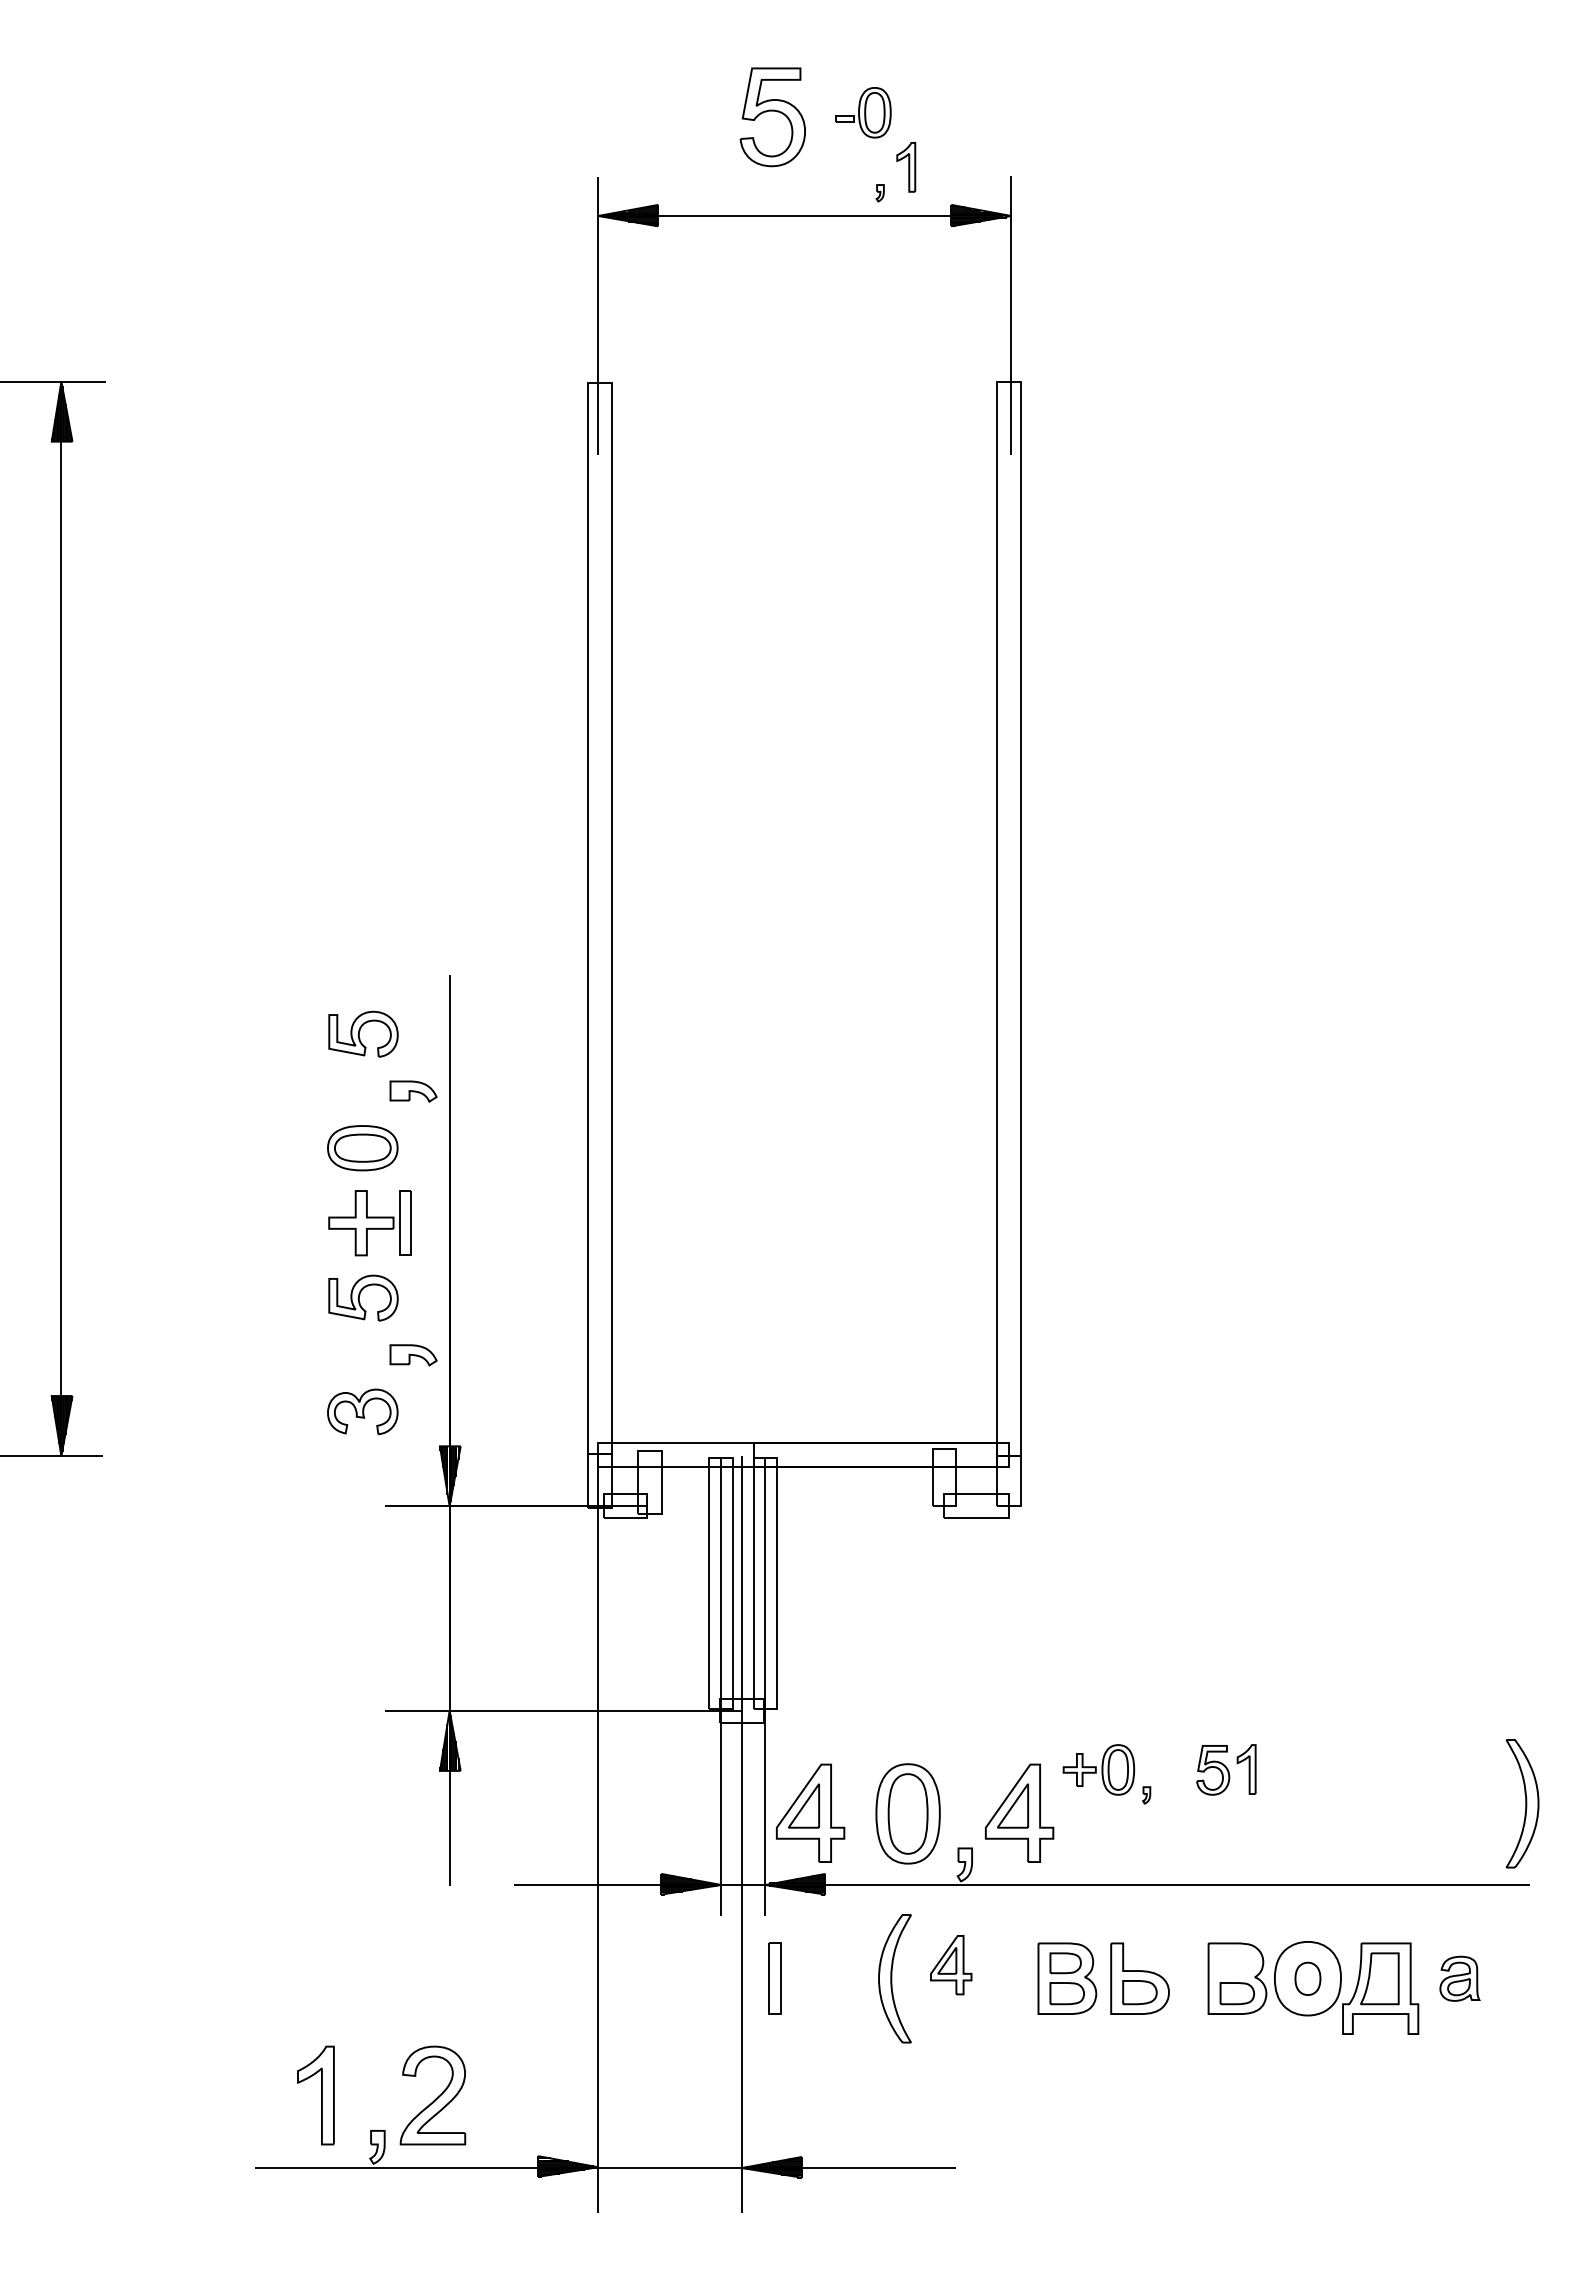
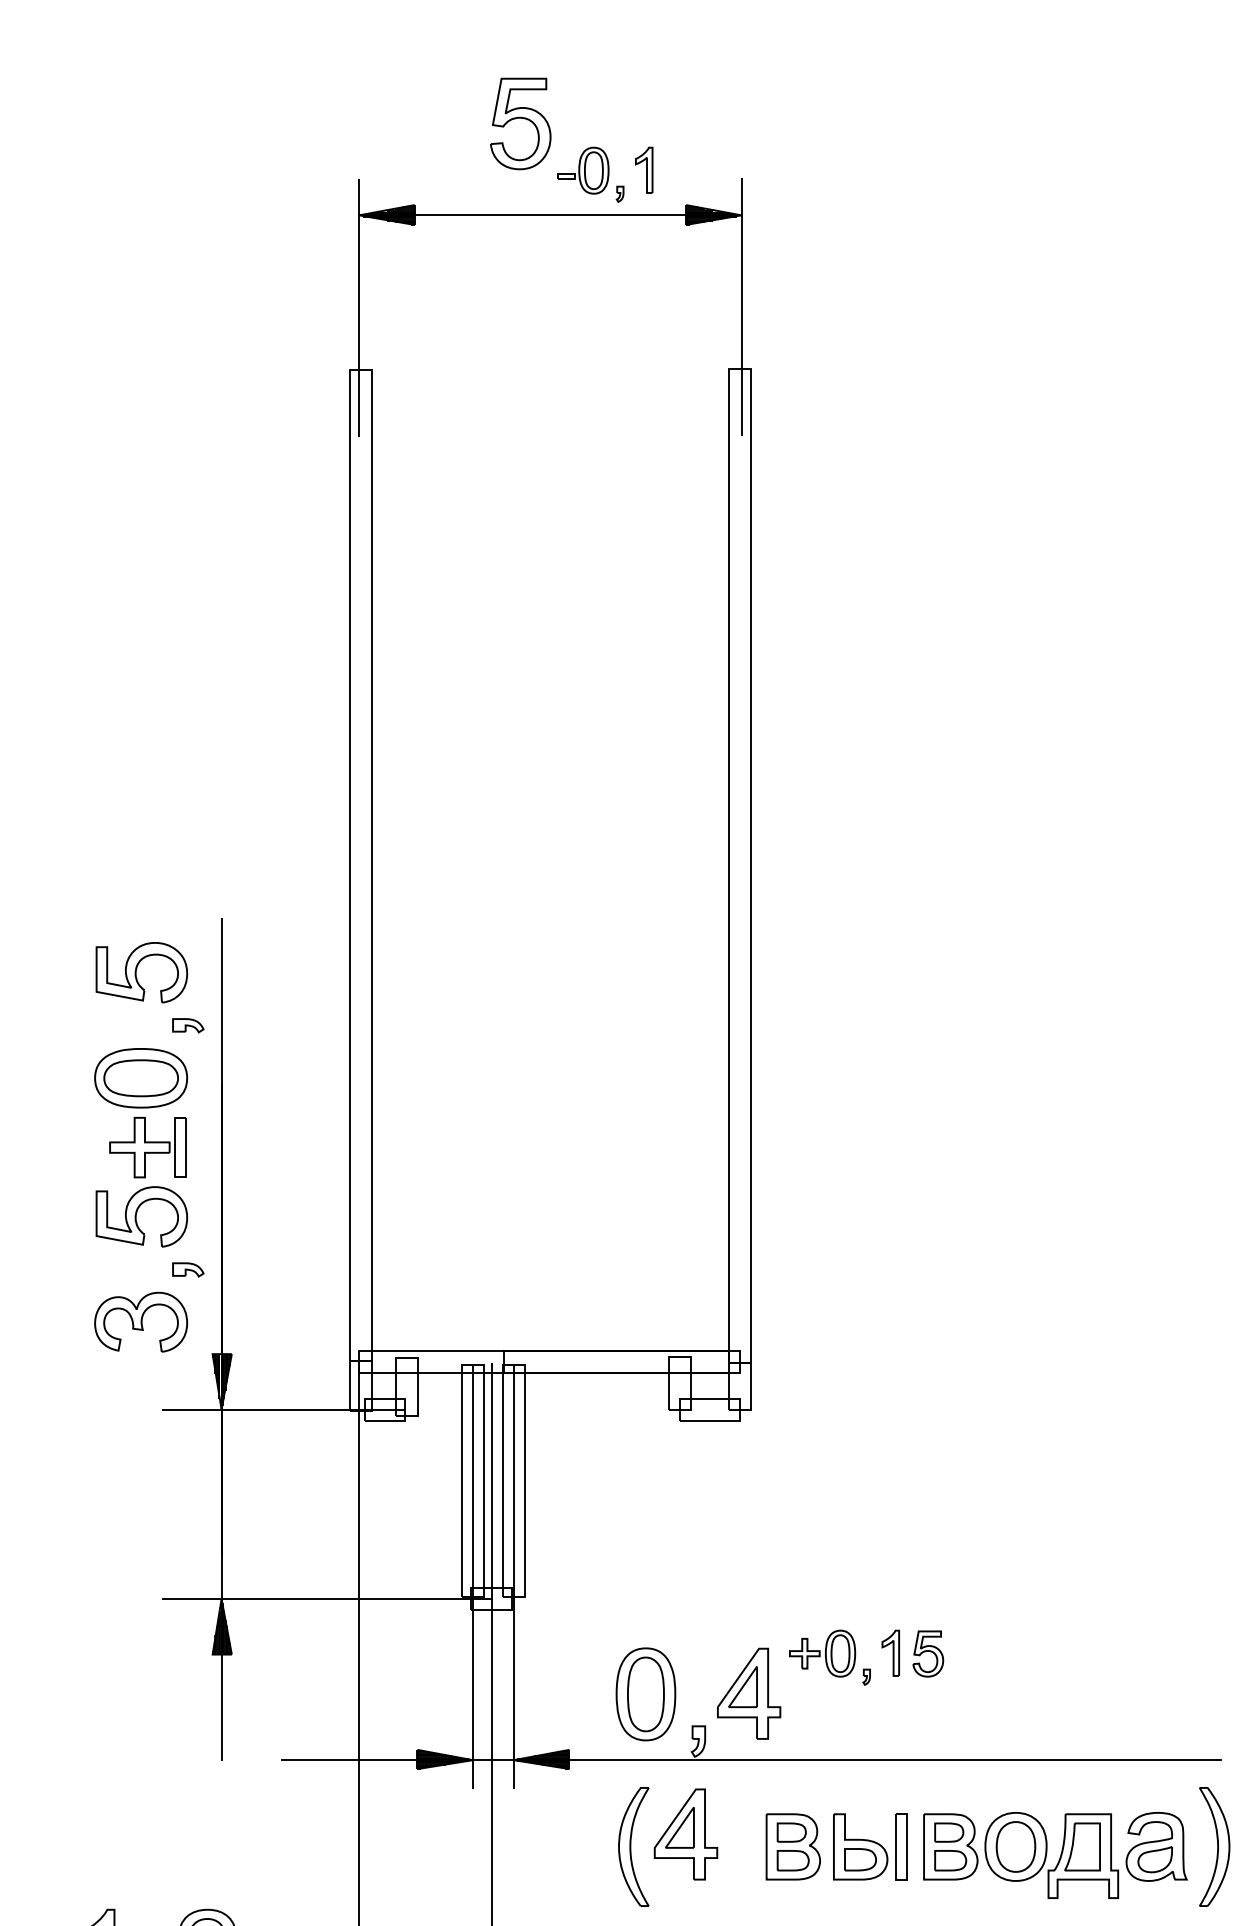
part: (863, 112) -> (583, 170), moved
part: (363, 1034) -> (141, 972), size x1.43
part: (413, 1091) -> (188, 1025), size x0.71
part: (362, 1147) -> (140, 1077), size x1.43
part: (363, 1298) -> (141, 1217), size x1.43
part: (413, 1355) -> (188, 1270), size x0.71
part: (362, 1411) -> (140, 1321), size x1.43
part: (1246, 1769) -> (890, 1653), moved
part: (1522, 1803) -> (1214, 1846), moved
part: (810, 1812) -> (555, 1693), removed
part: (1235, 1963) -> (948, 1832), added
part: (950, 1964) -> (685, 1833), size x1.67
part: (774, 1978) -> (900, 1846), moved
part: (1307, 1978) -> (1015, 1846), size x1.67
part: (1459, 1978) -> (1156, 1846), size x1.67

